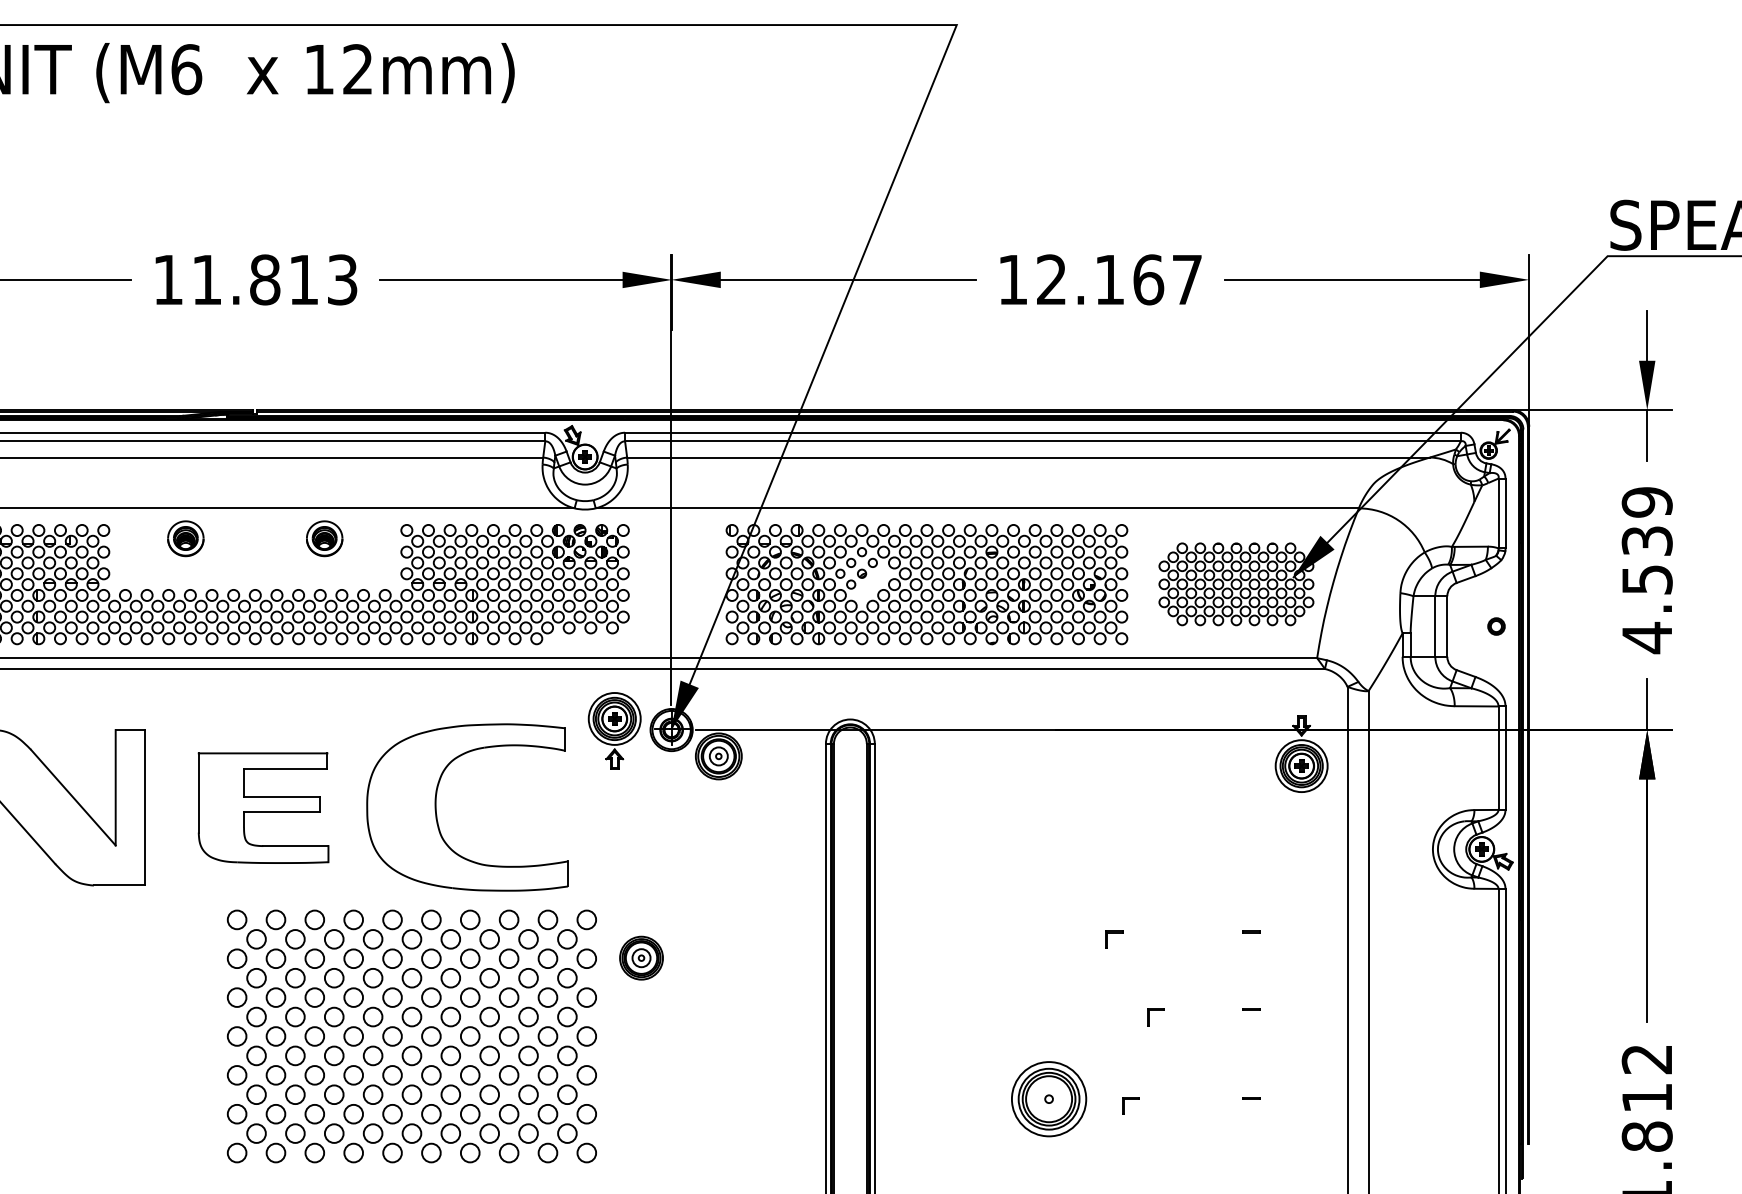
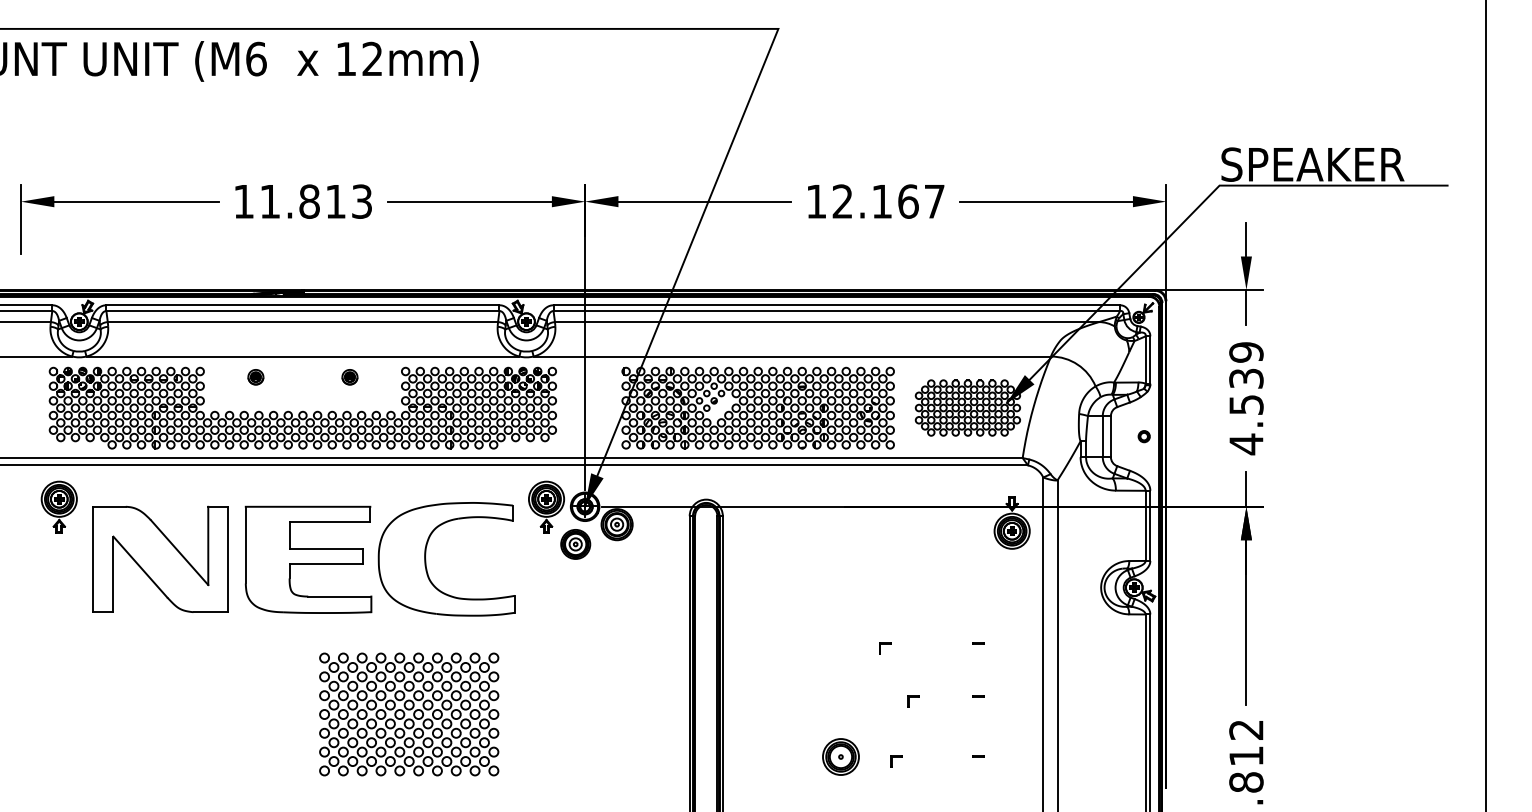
part: (185, 539) -> (255, 377), size x0.62
part: (324, 539) -> (349, 377), size x0.62
part: (263, 807) -> (308, 559), size x1.43
part: (641, 958) -> (575, 544), moved
part: (412, 1036) -> (409, 714), size x0.71
part: (1048, 1098) -> (840, 756), size x0.71

